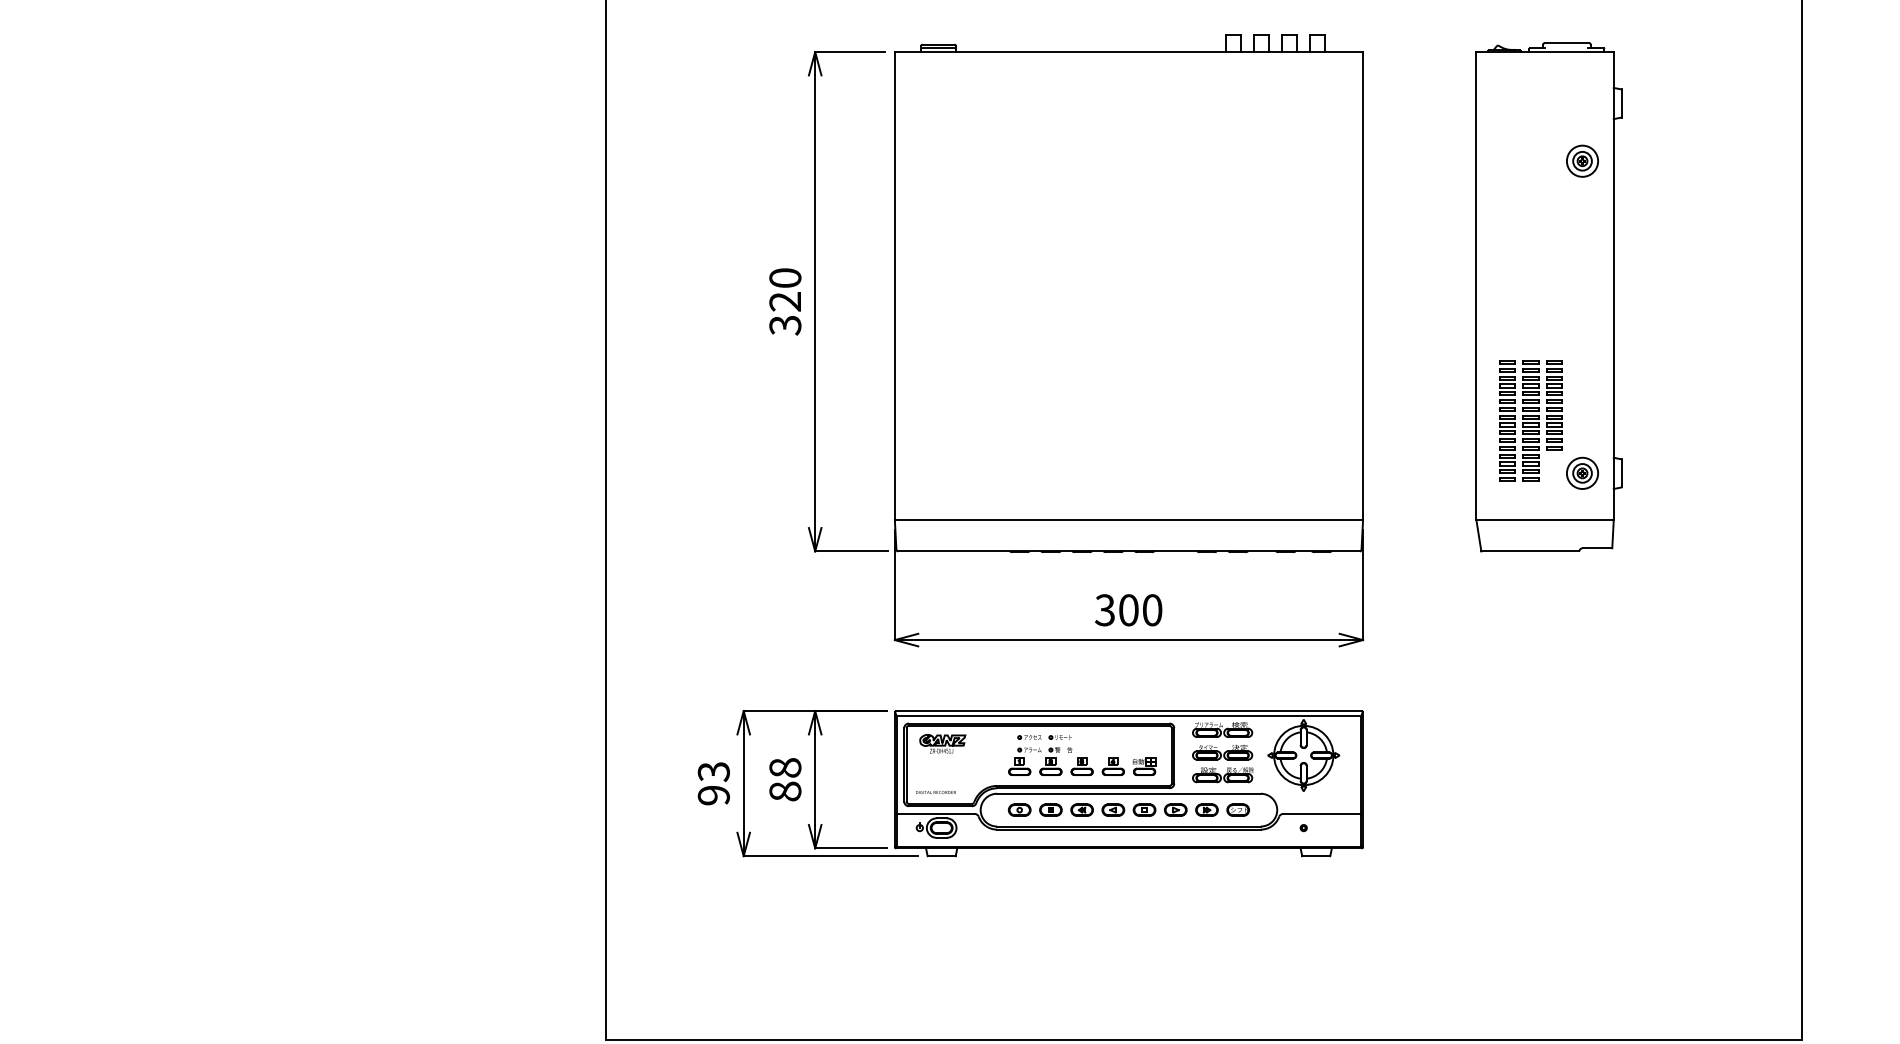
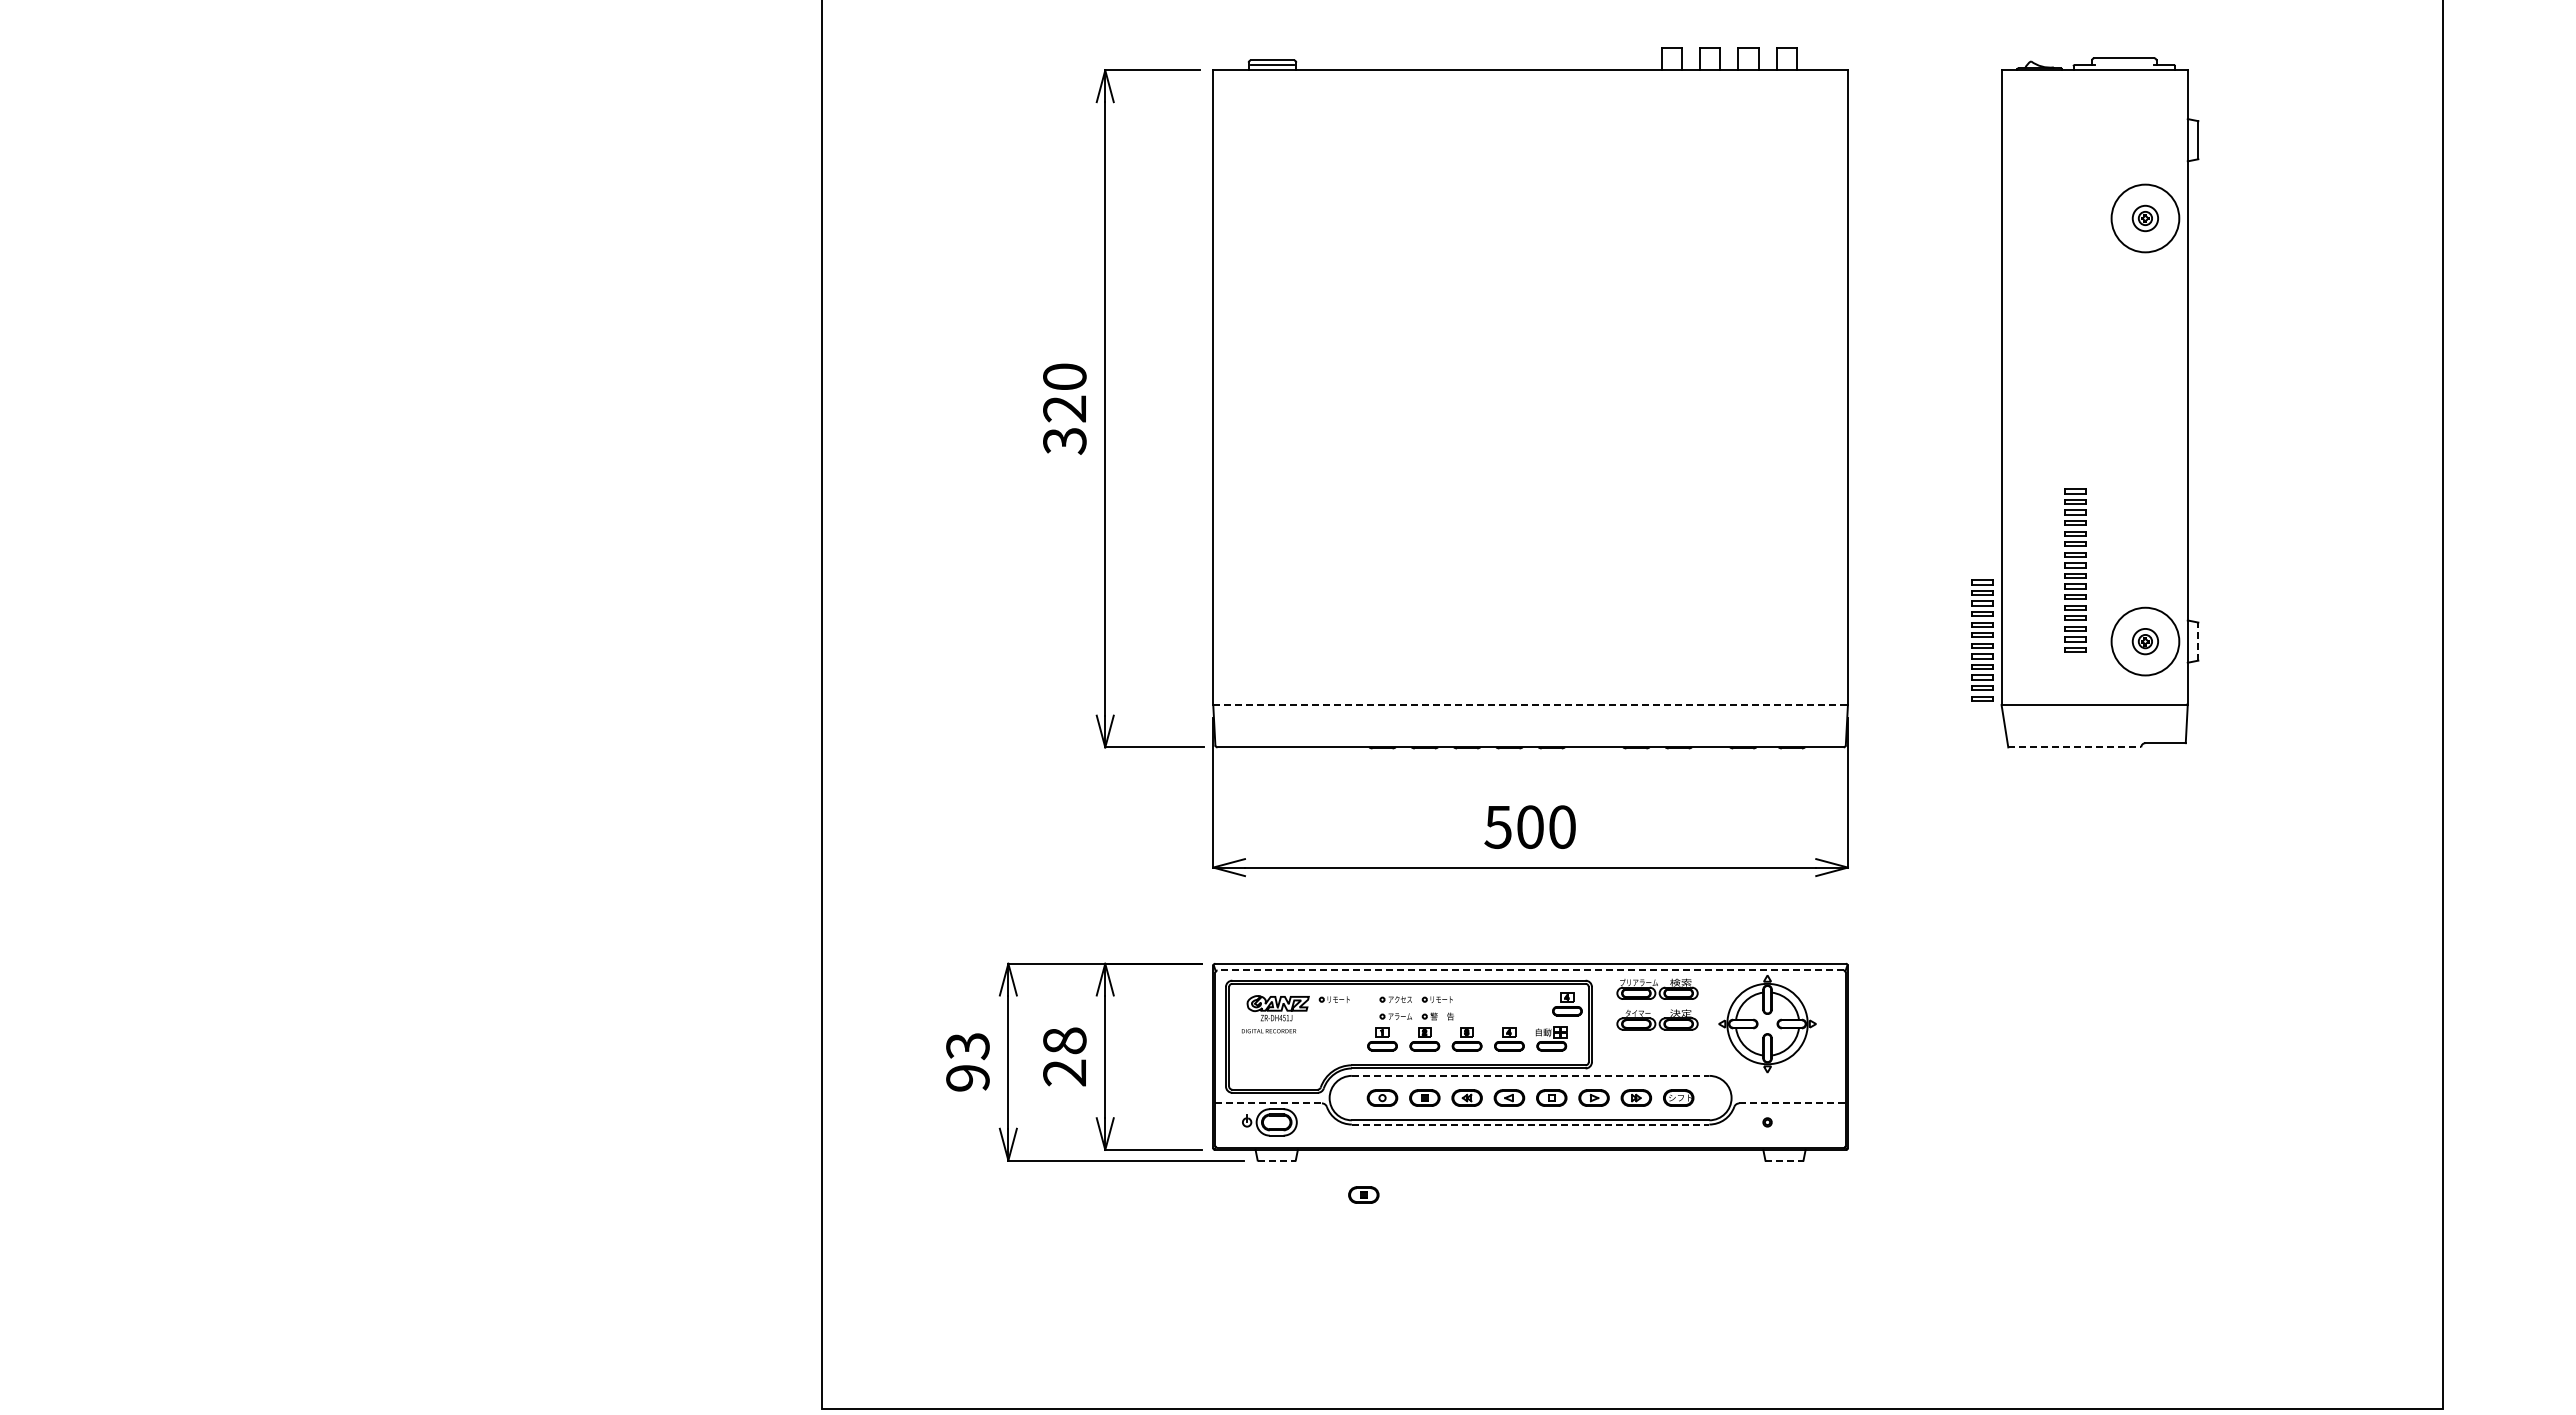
circle: (1582, 161) -> (2145, 218), size x1.6
part: (1554, 405) -> (1982, 640), moved
part: (1507, 420) -> (2043, 570), removed
circle: (1582, 473) -> (2145, 641), size x1.6
line: (1621, 473) -> (2198, 641), solid -> dashed
line: (1129, 520) -> (1531, 705), solid -> dashed
line: (1530, 551) -> (2075, 747), solid -> dashed
text: (1104, 609) -> (1497, 826), 300 -> 500
line: (1128, 716) -> (1530, 970), solid -> dashed
part: (983, 737) -> (1333, 999), added
part: (1156, 741) -> (1567, 1004), added
part: (1222, 775) -> (1657, 1050), removed
text: (785, 791) -> (1064, 1072), 88 -> 28
text: (936, 792) -> (1269, 1031), moved
line: (1128, 793) -> (1530, 1075), solid -> dashed
line: (936, 814) -> (1269, 1103), solid -> dashed
line: (1322, 814) -> (1793, 1103), solid -> dashed
line: (1128, 829) -> (1530, 1124), solid -> dashed
line: (942, 856) -> (1277, 1160), solid -> dashed
line: (1316, 856) -> (1784, 1160), solid -> dashed
part: (1005, 881) -> (1363, 1194), added

